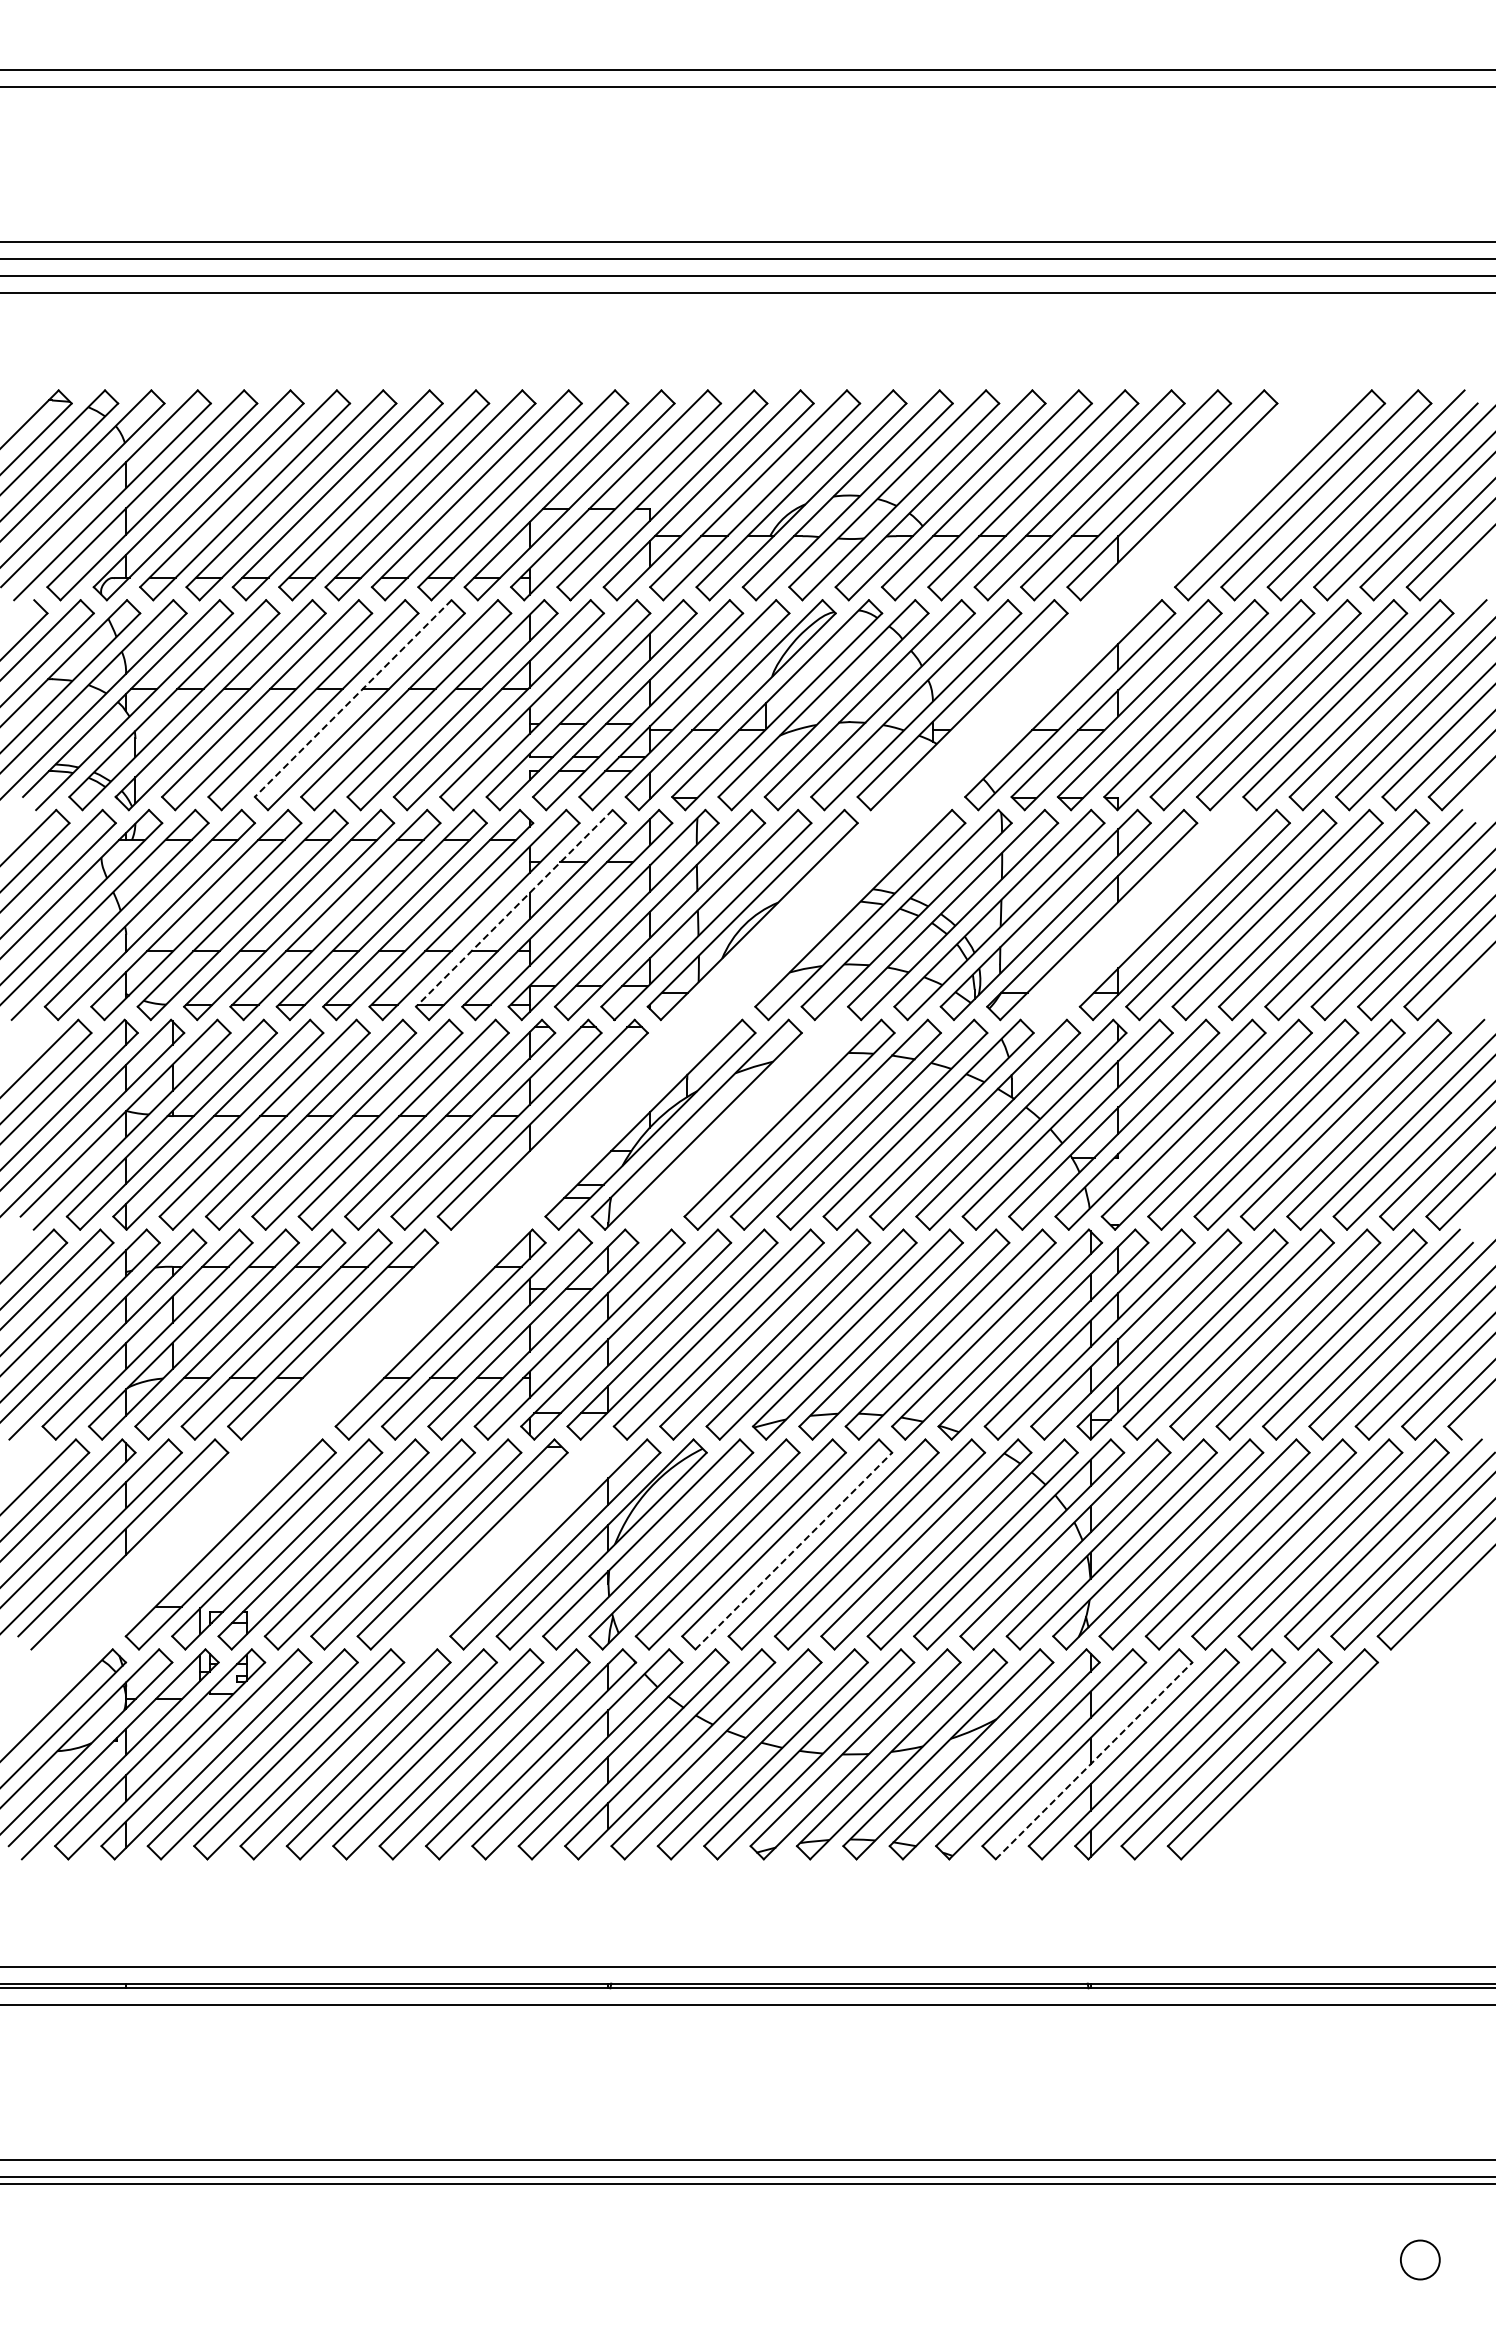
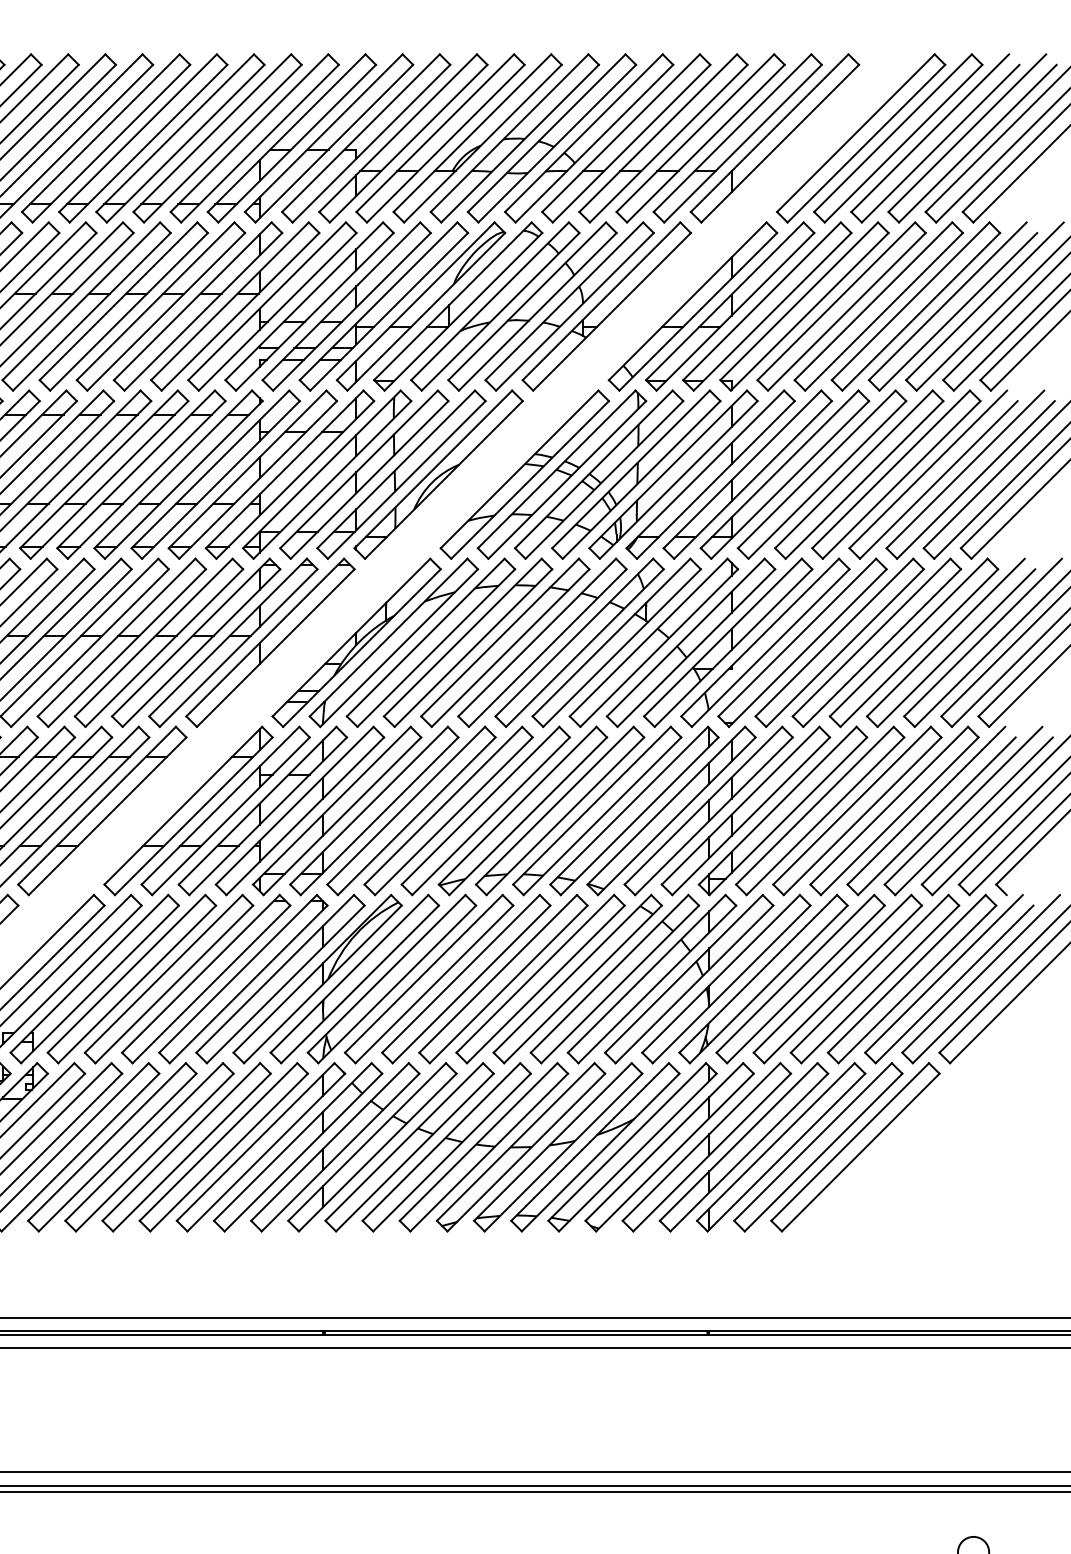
line: (352, 698) -> (117, 301), dashed -> solid
line: (513, 908) -> (246, 469), dashed -> solid
part: (1138, 914) -> (747, 474), added
part: (743, 1124) -> (431, 642), added
part: (509, 1544) -> (243, 979), added
line: (794, 1550) -> (472, 983), dashed -> solid
line: (1094, 1760) -> (712, 1152), dashed -> solid

